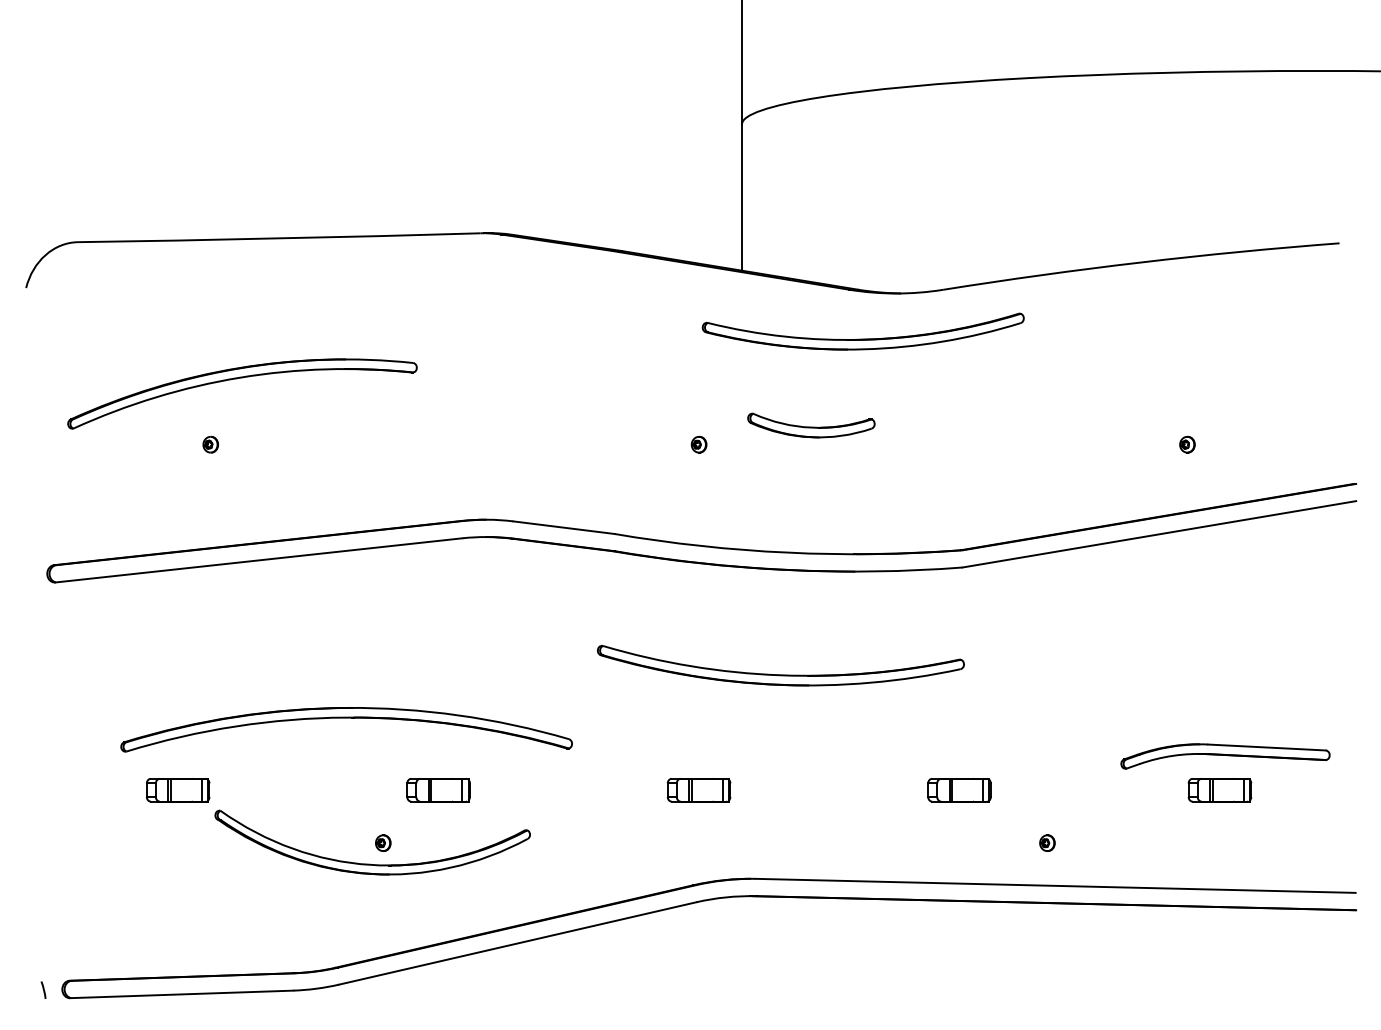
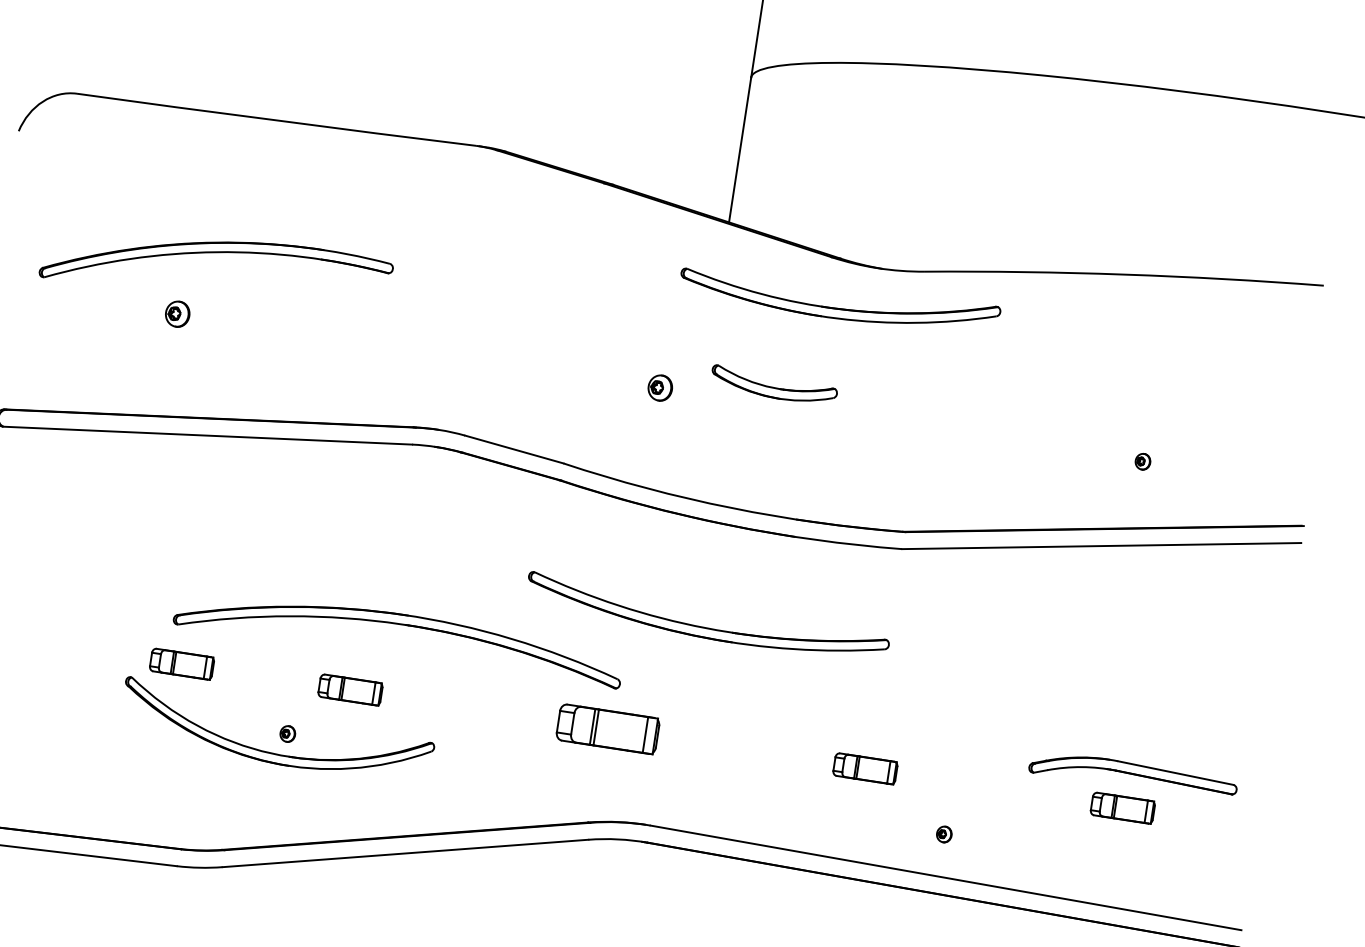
part: (210, 444) -> (177, 313), size x1.6
part: (698, 444) -> (659, 387), size x1.6
part: (346, 718) -> (400, 625), moved
part: (178, 790) -> (182, 664), moved
part: (698, 790) -> (607, 729), size x1.6

